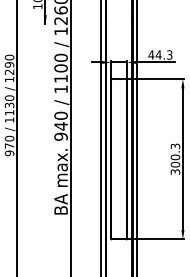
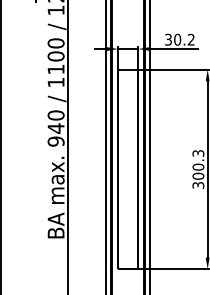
text: (160, 54) -> (179, 39), 44.3 -> 30.2

